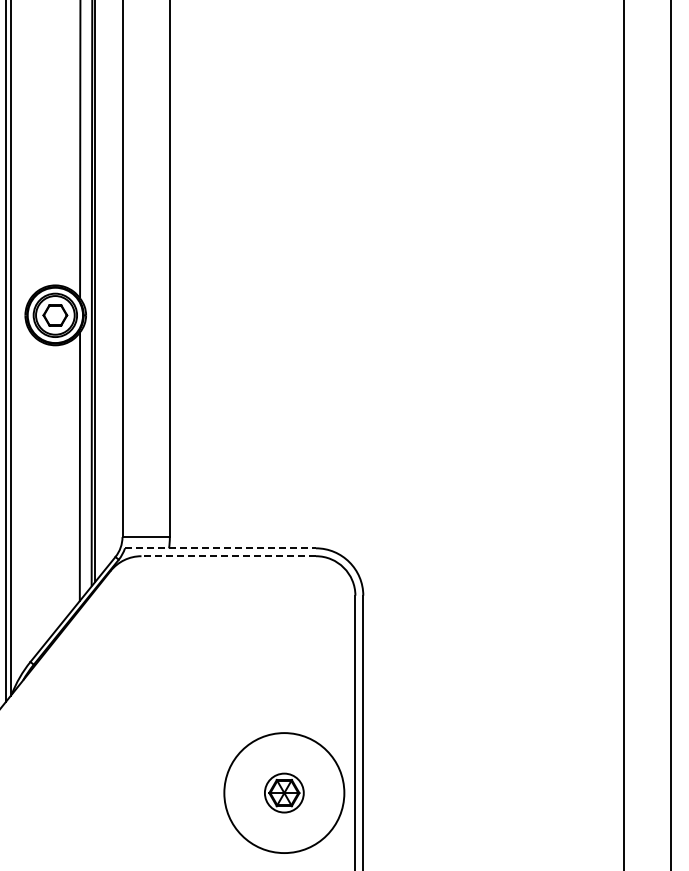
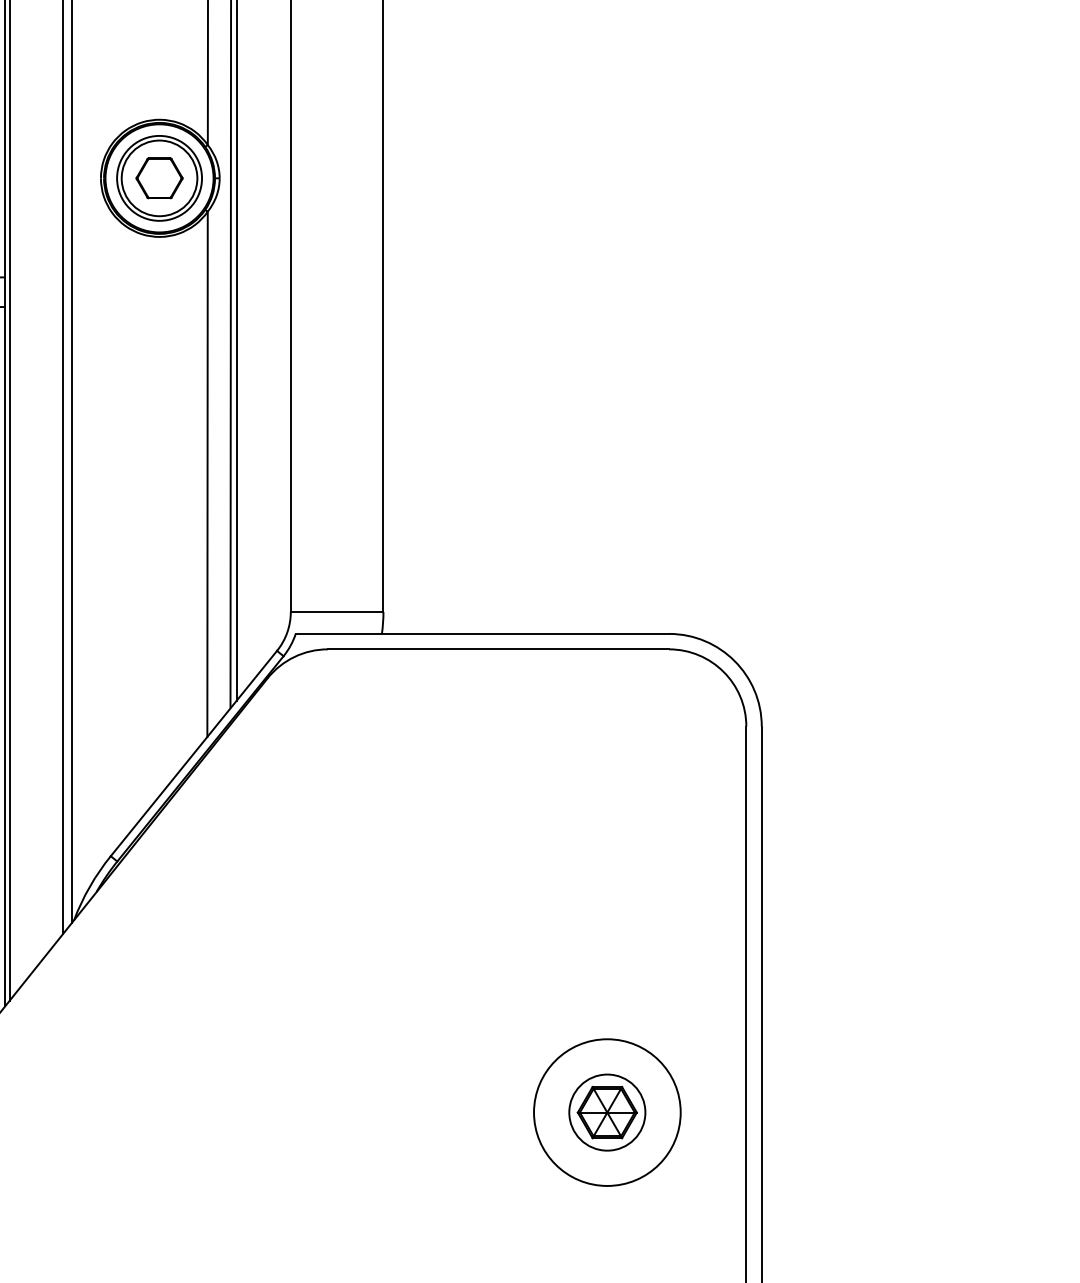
line: (220, 548) -> (482, 634), dashed -> solid
line: (228, 556) -> (498, 649), dashed -> solid
circle: (283, 792) -> (605, 1111), size x0.62

